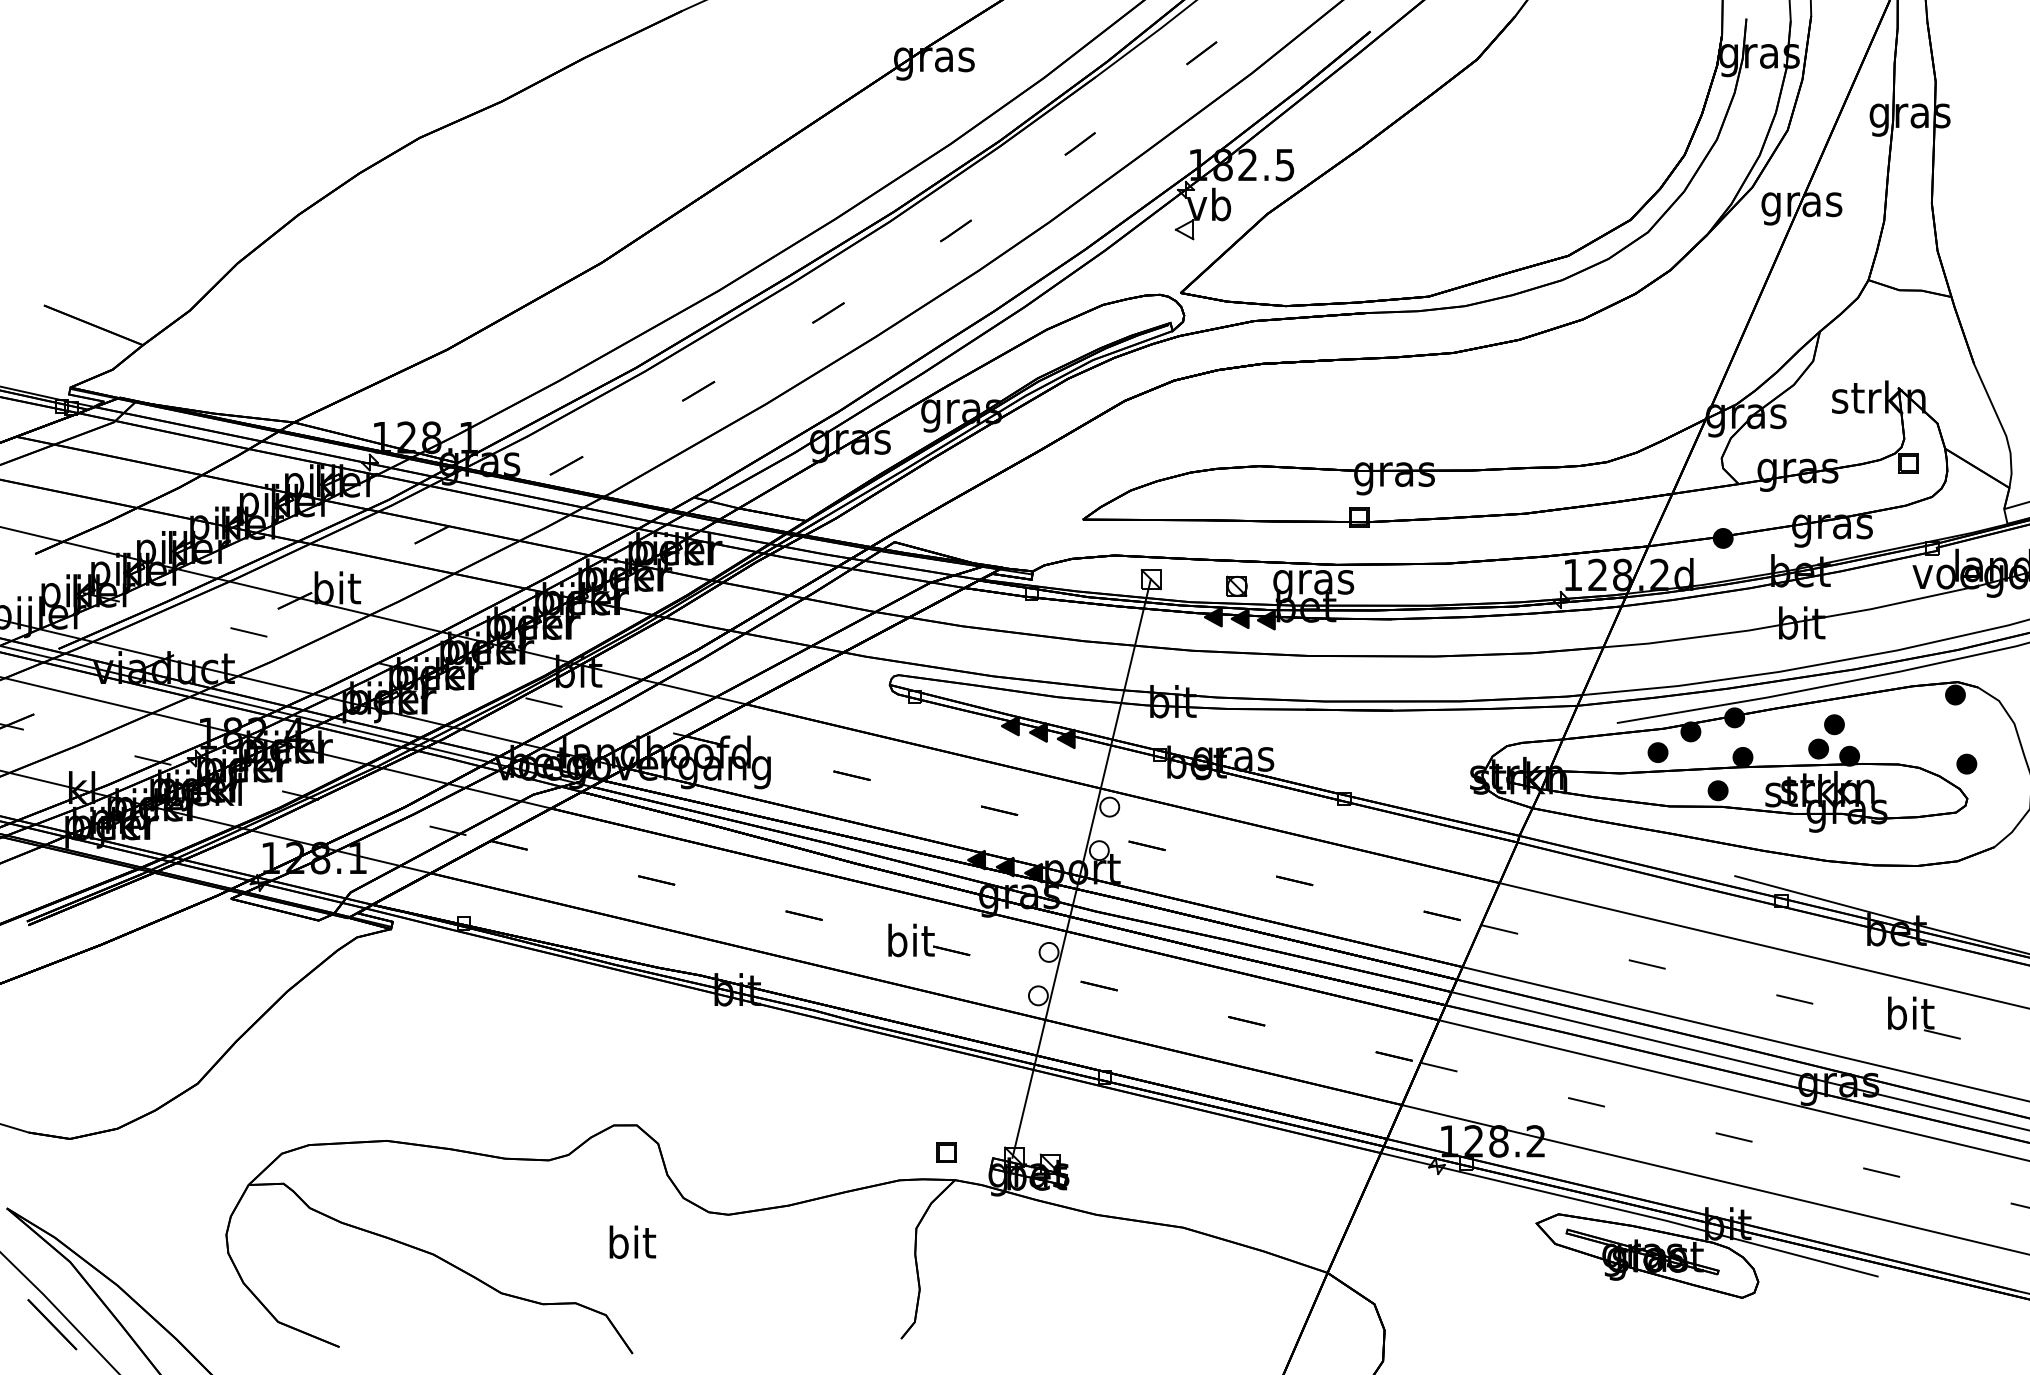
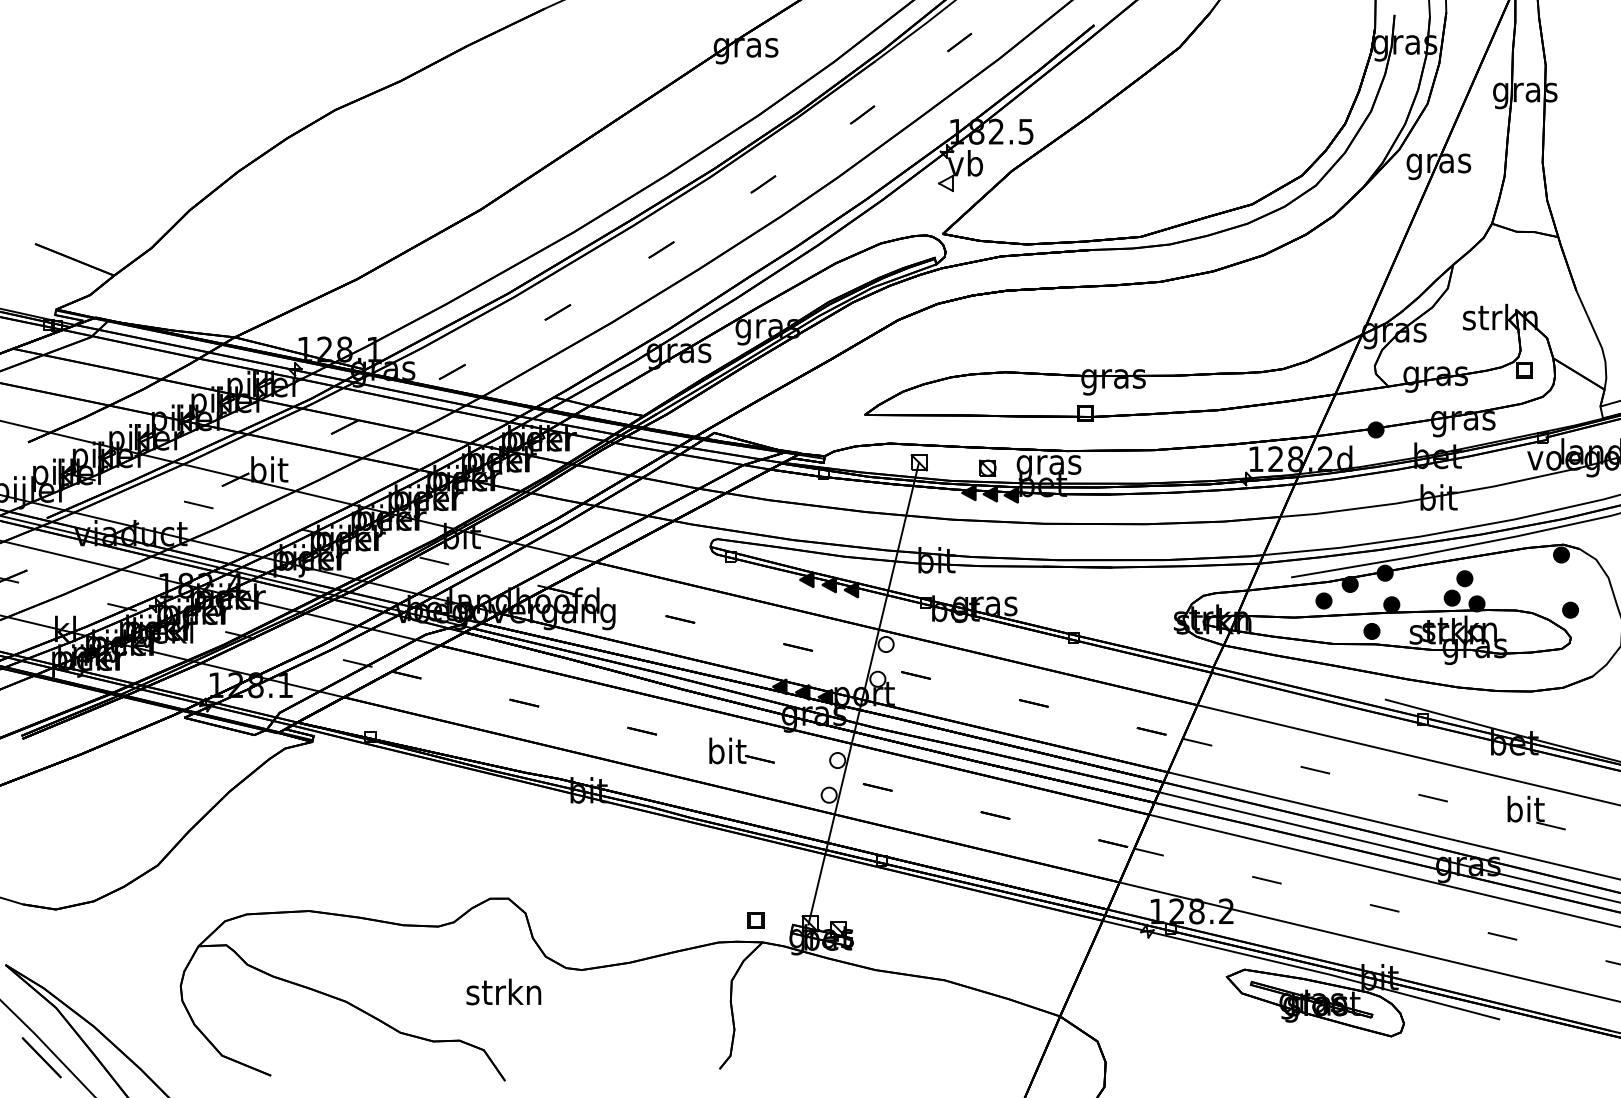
text: (630, 1241) -> (503, 991), bit -> strkn

